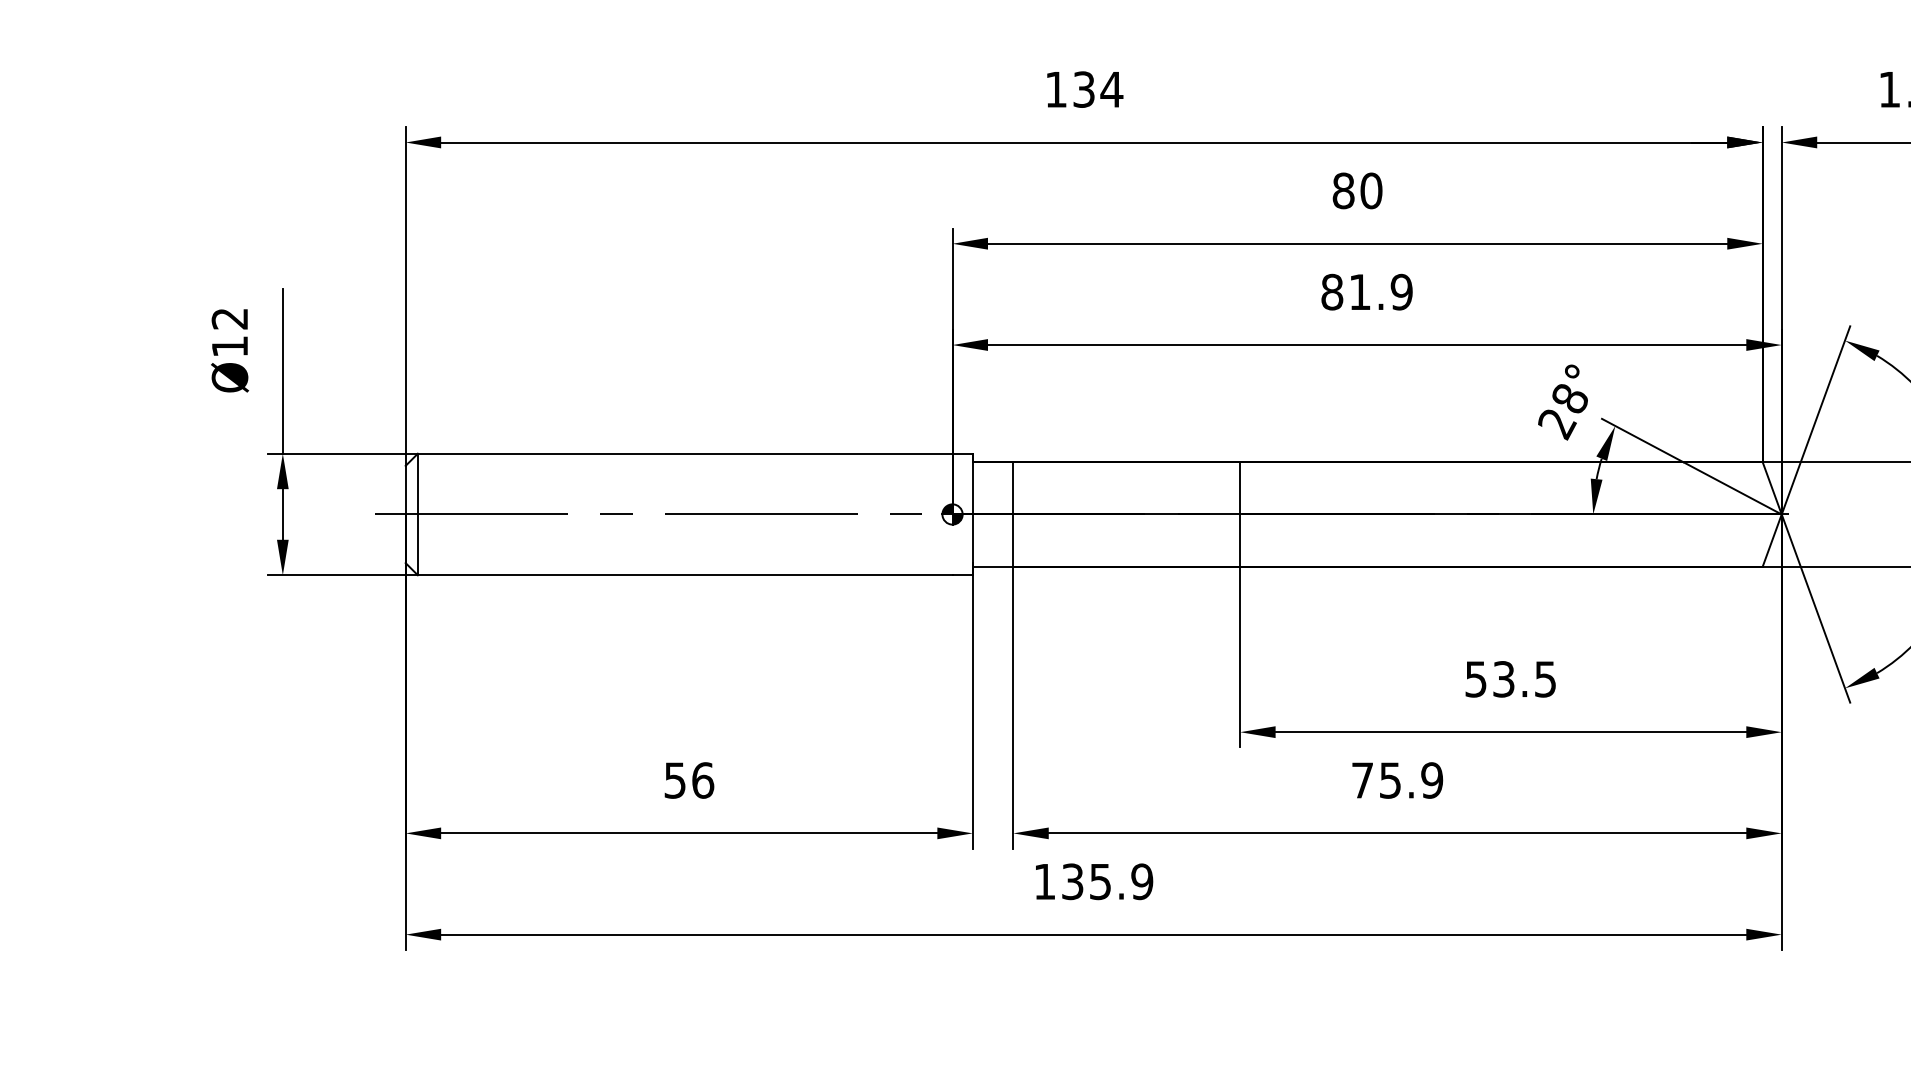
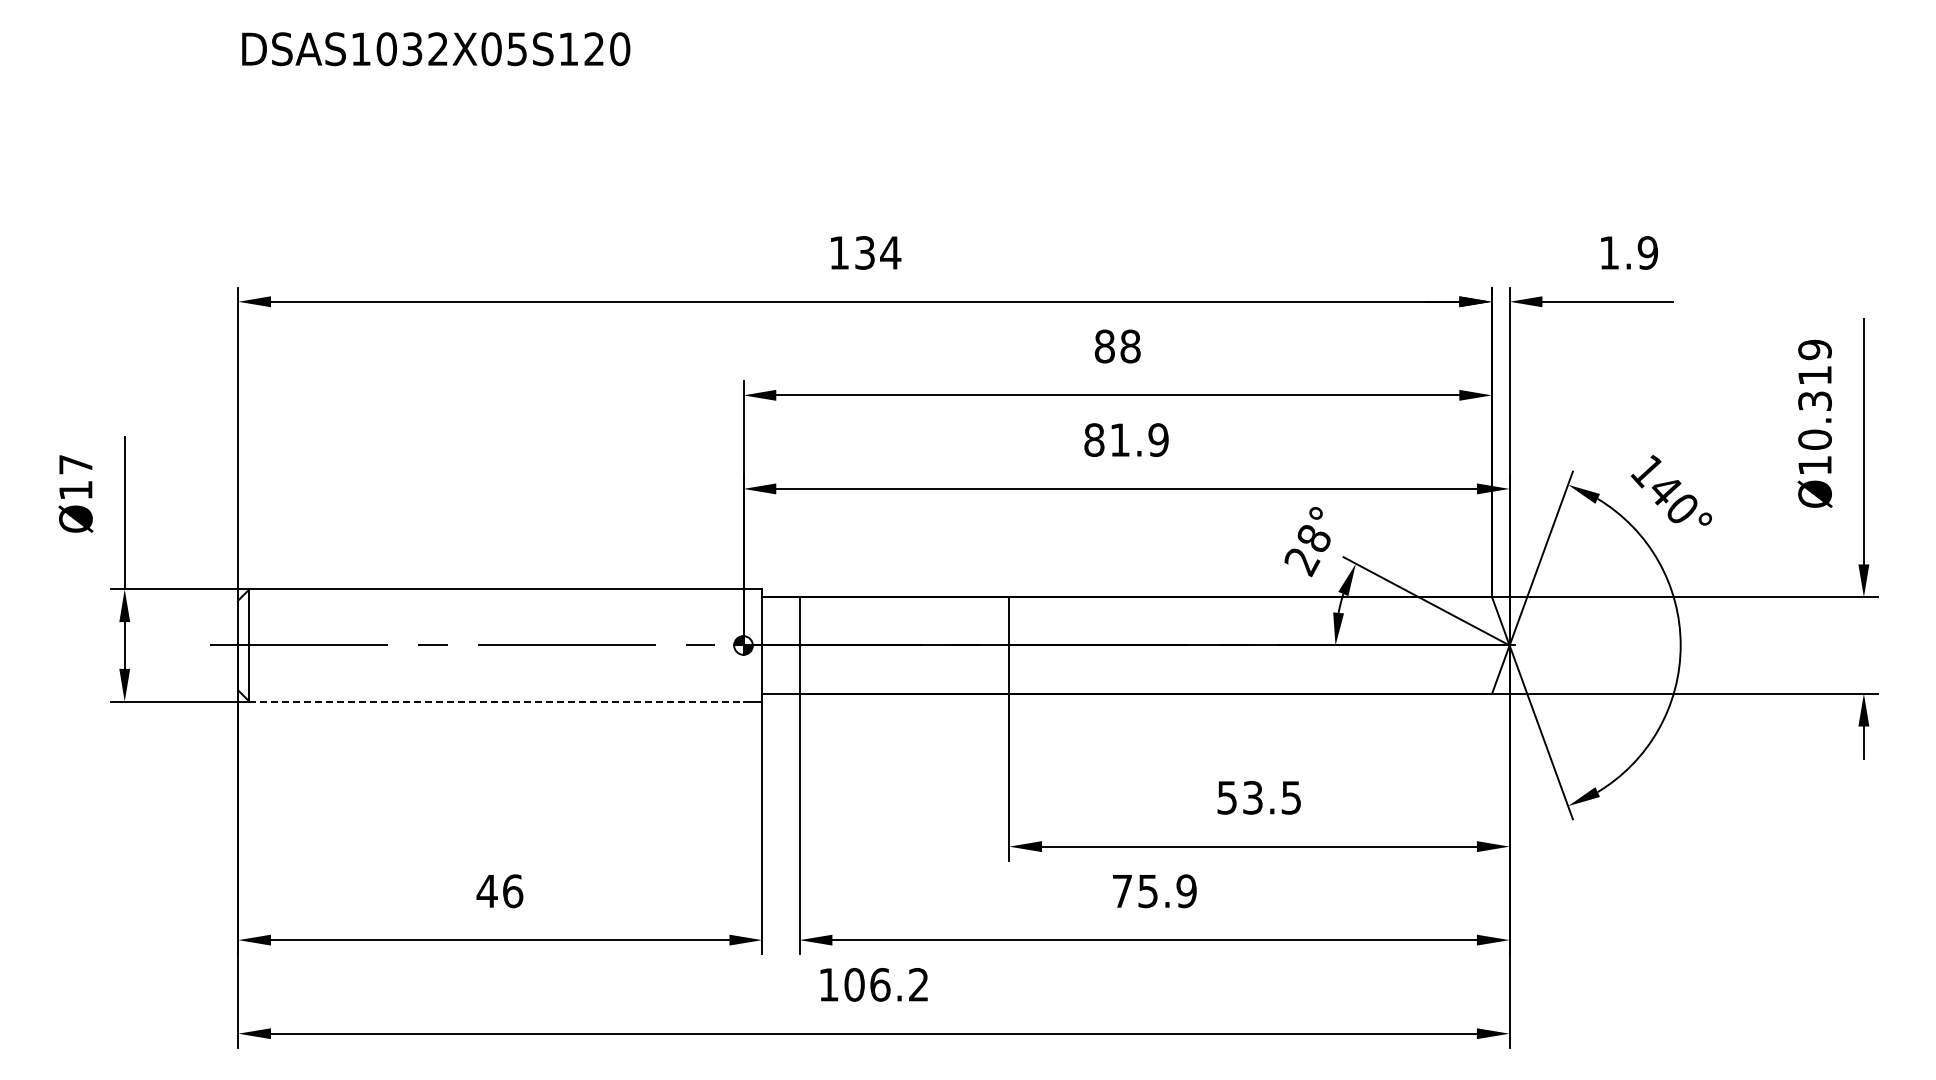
text: (1371, 190) -> (1130, 346), 80 -> 88
text: (229, 318) -> (75, 464), Ø12 -> Ø17
line: (685, 575) -> (496, 701), solid -> dashed
text: (674, 780) -> (486, 891), 56 -> 46
text: (1107, 881) -> (886, 984), 135.9 -> 106.2

